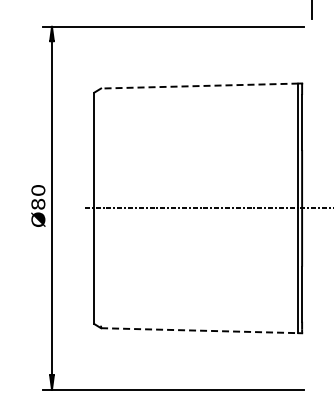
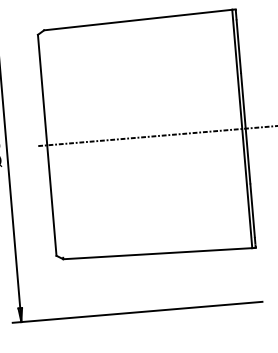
line: (199, 86) -> (137, 20), dashed -> solid
line: (199, 330) -> (157, 253), dashed -> solid

